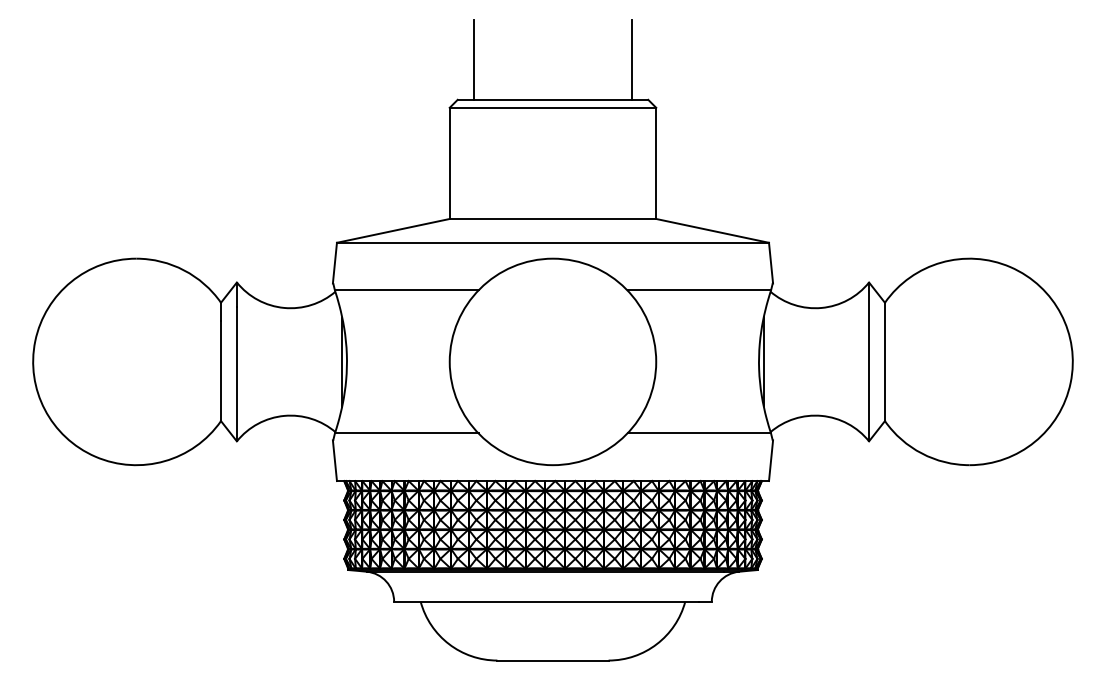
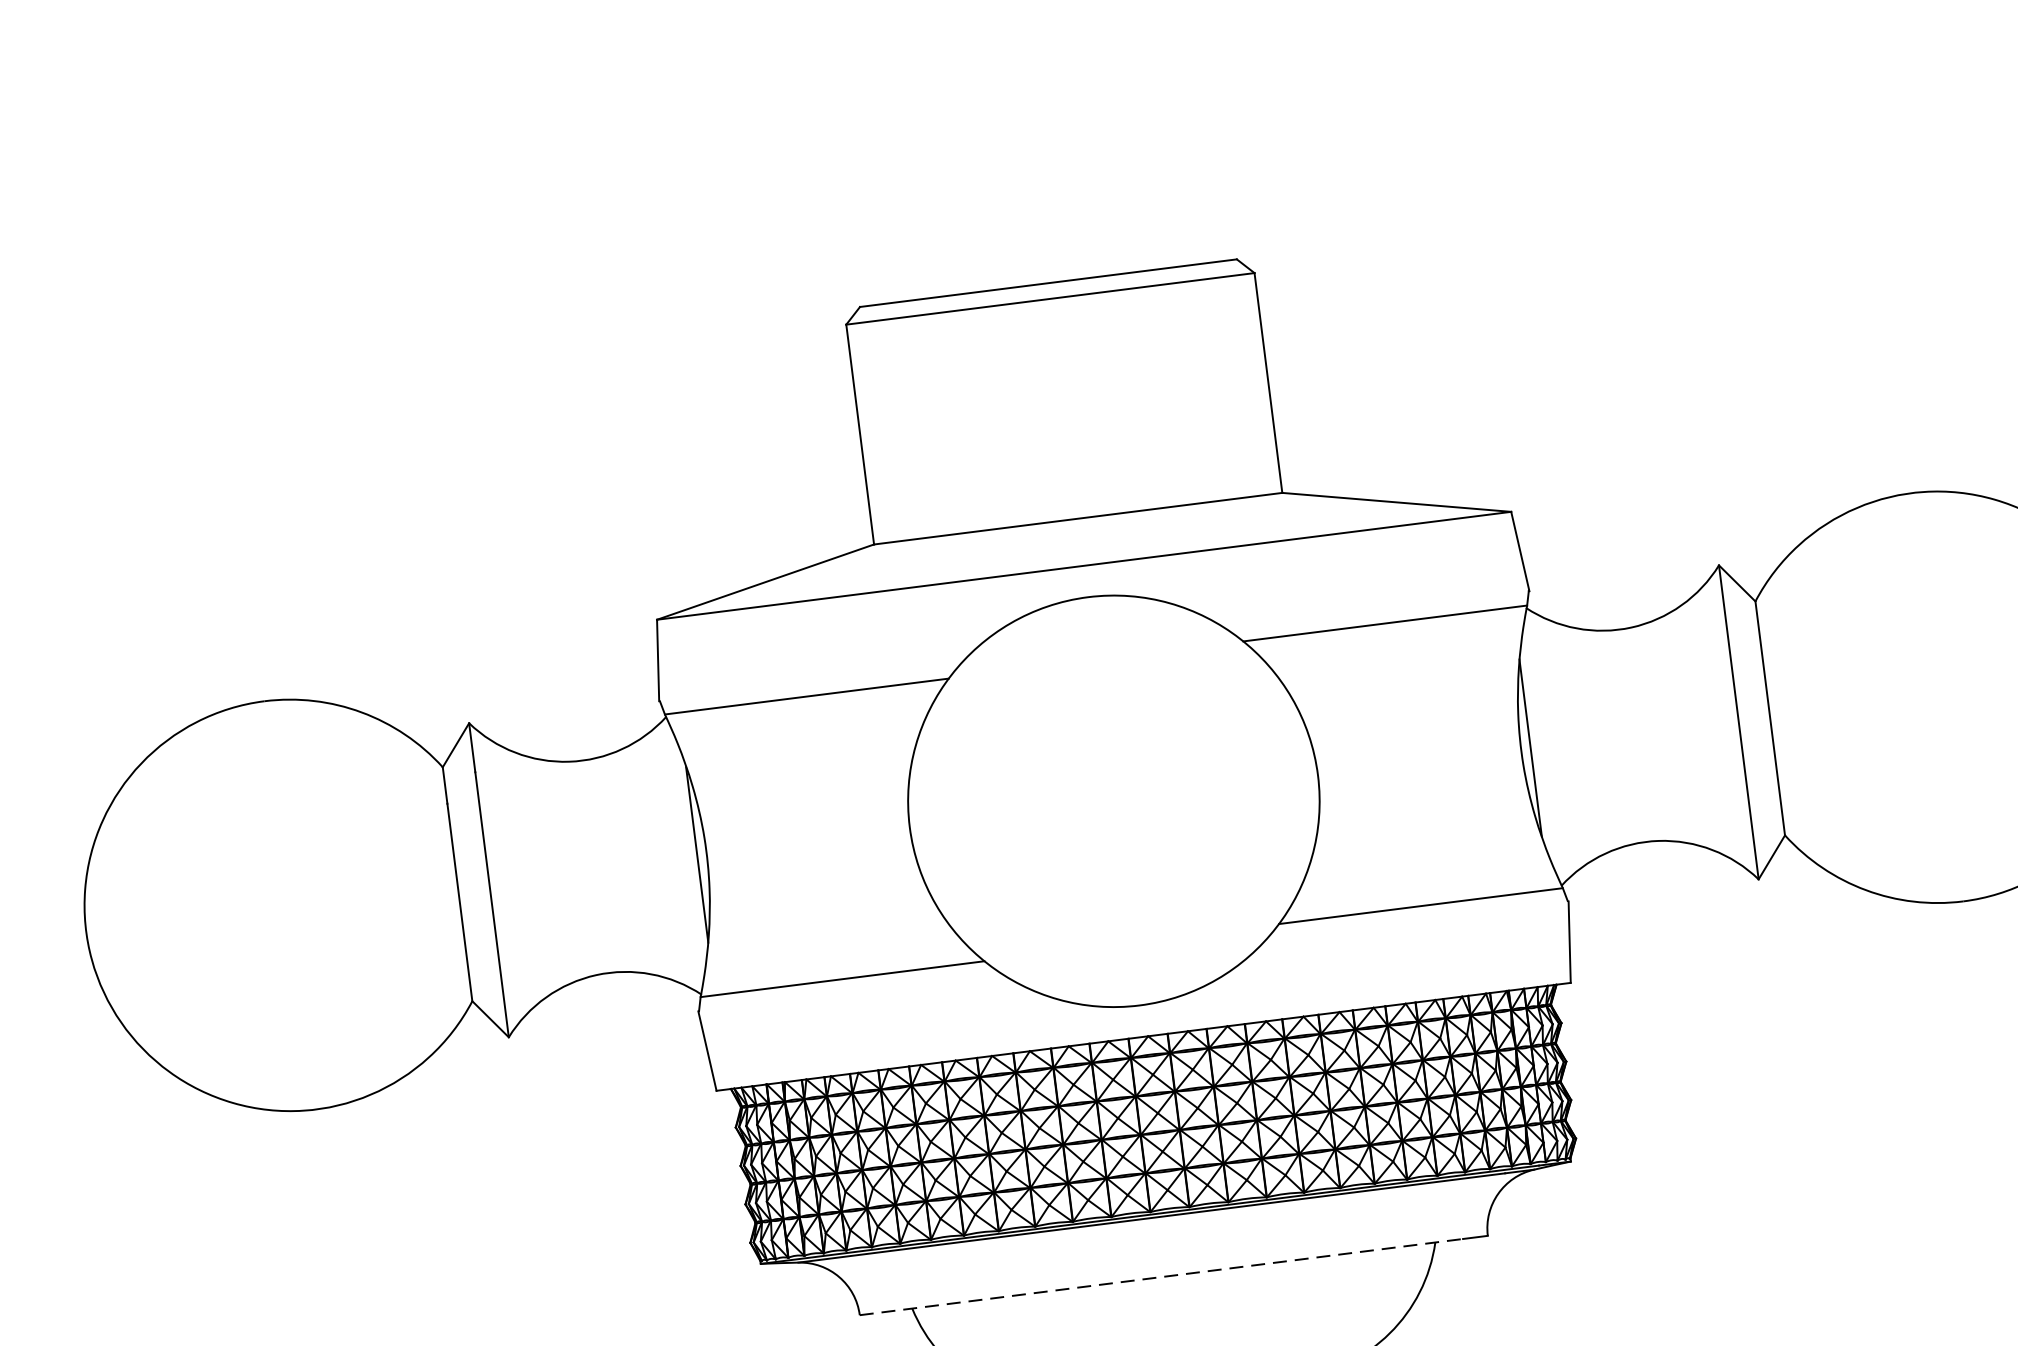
line: (473, 59) -> (881, 223), removed
line: (632, 59) -> (1195, 183), removed
line: (546, 601) -> (1160, 1276), solid -> dashed

